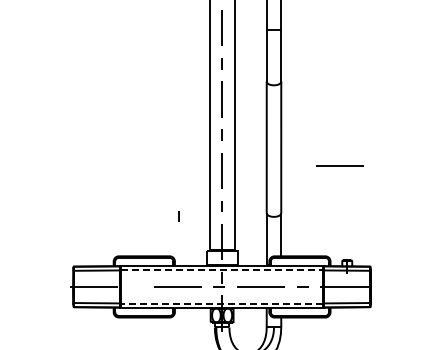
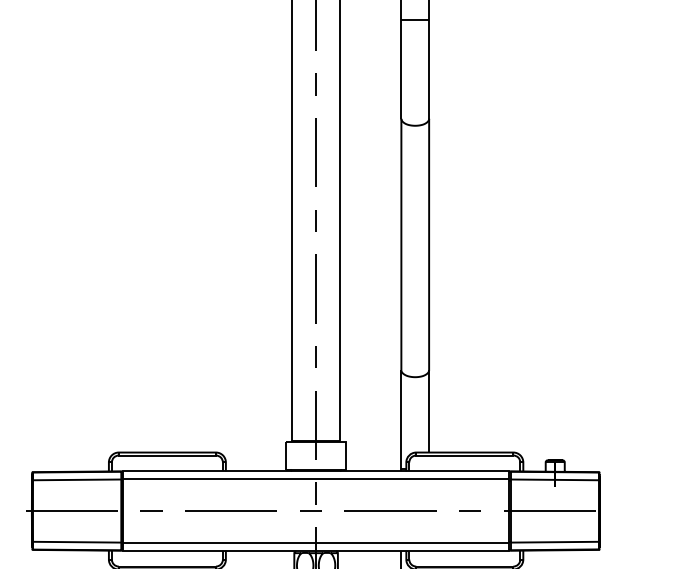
line: (339, 165) -> (540, 278), removed
line: (178, 216) -> (232, 376), removed
line: (222, 270) -> (316, 479), dashed -> solid
line: (135, 286) -> (150, 510), added
line: (221, 303) -> (314, 542), dashed -> solid

